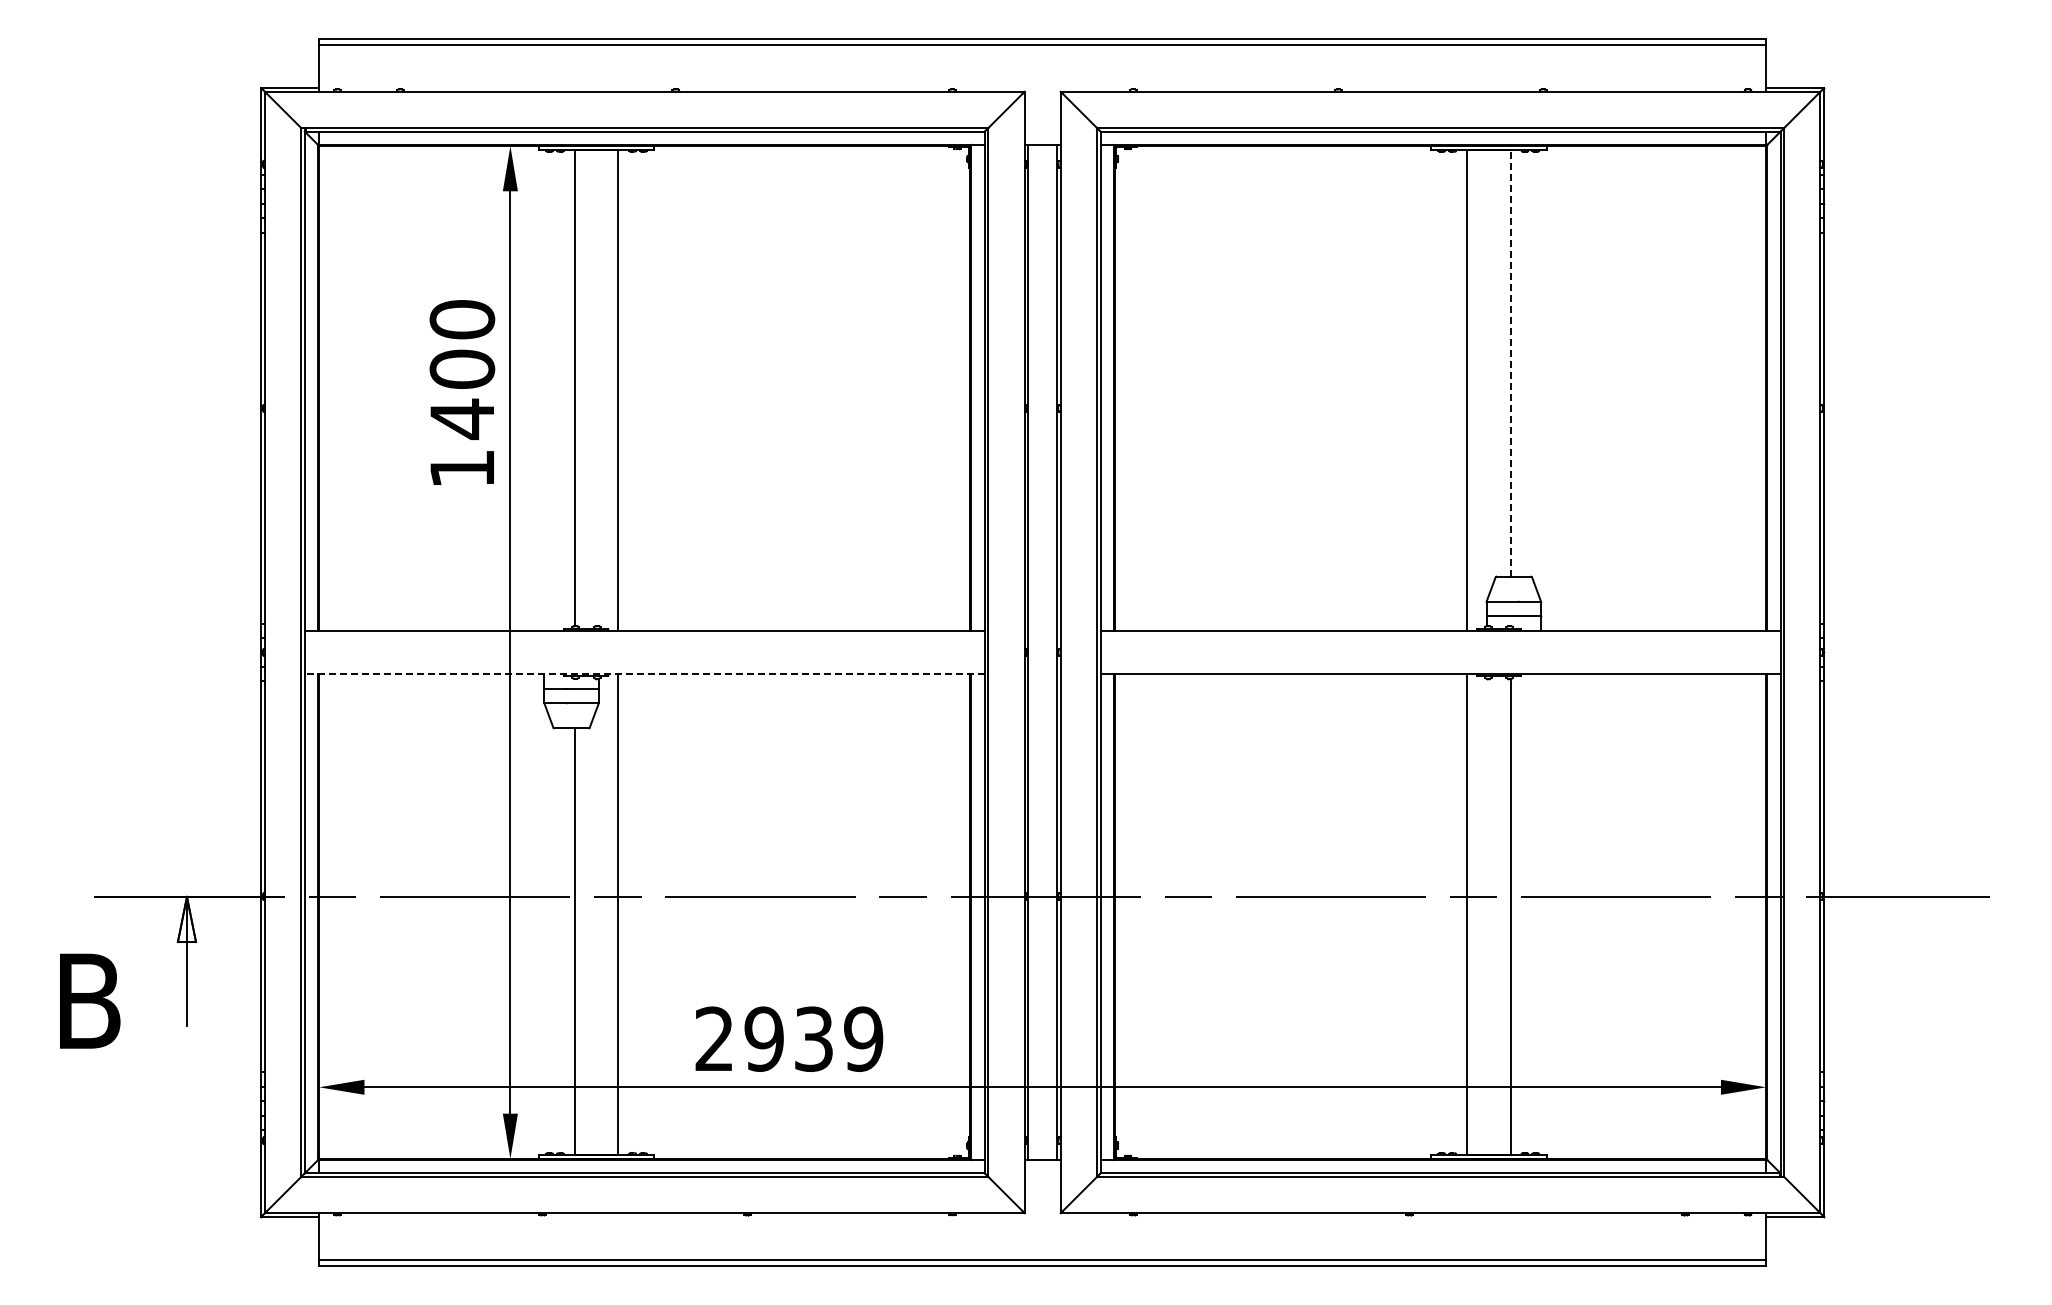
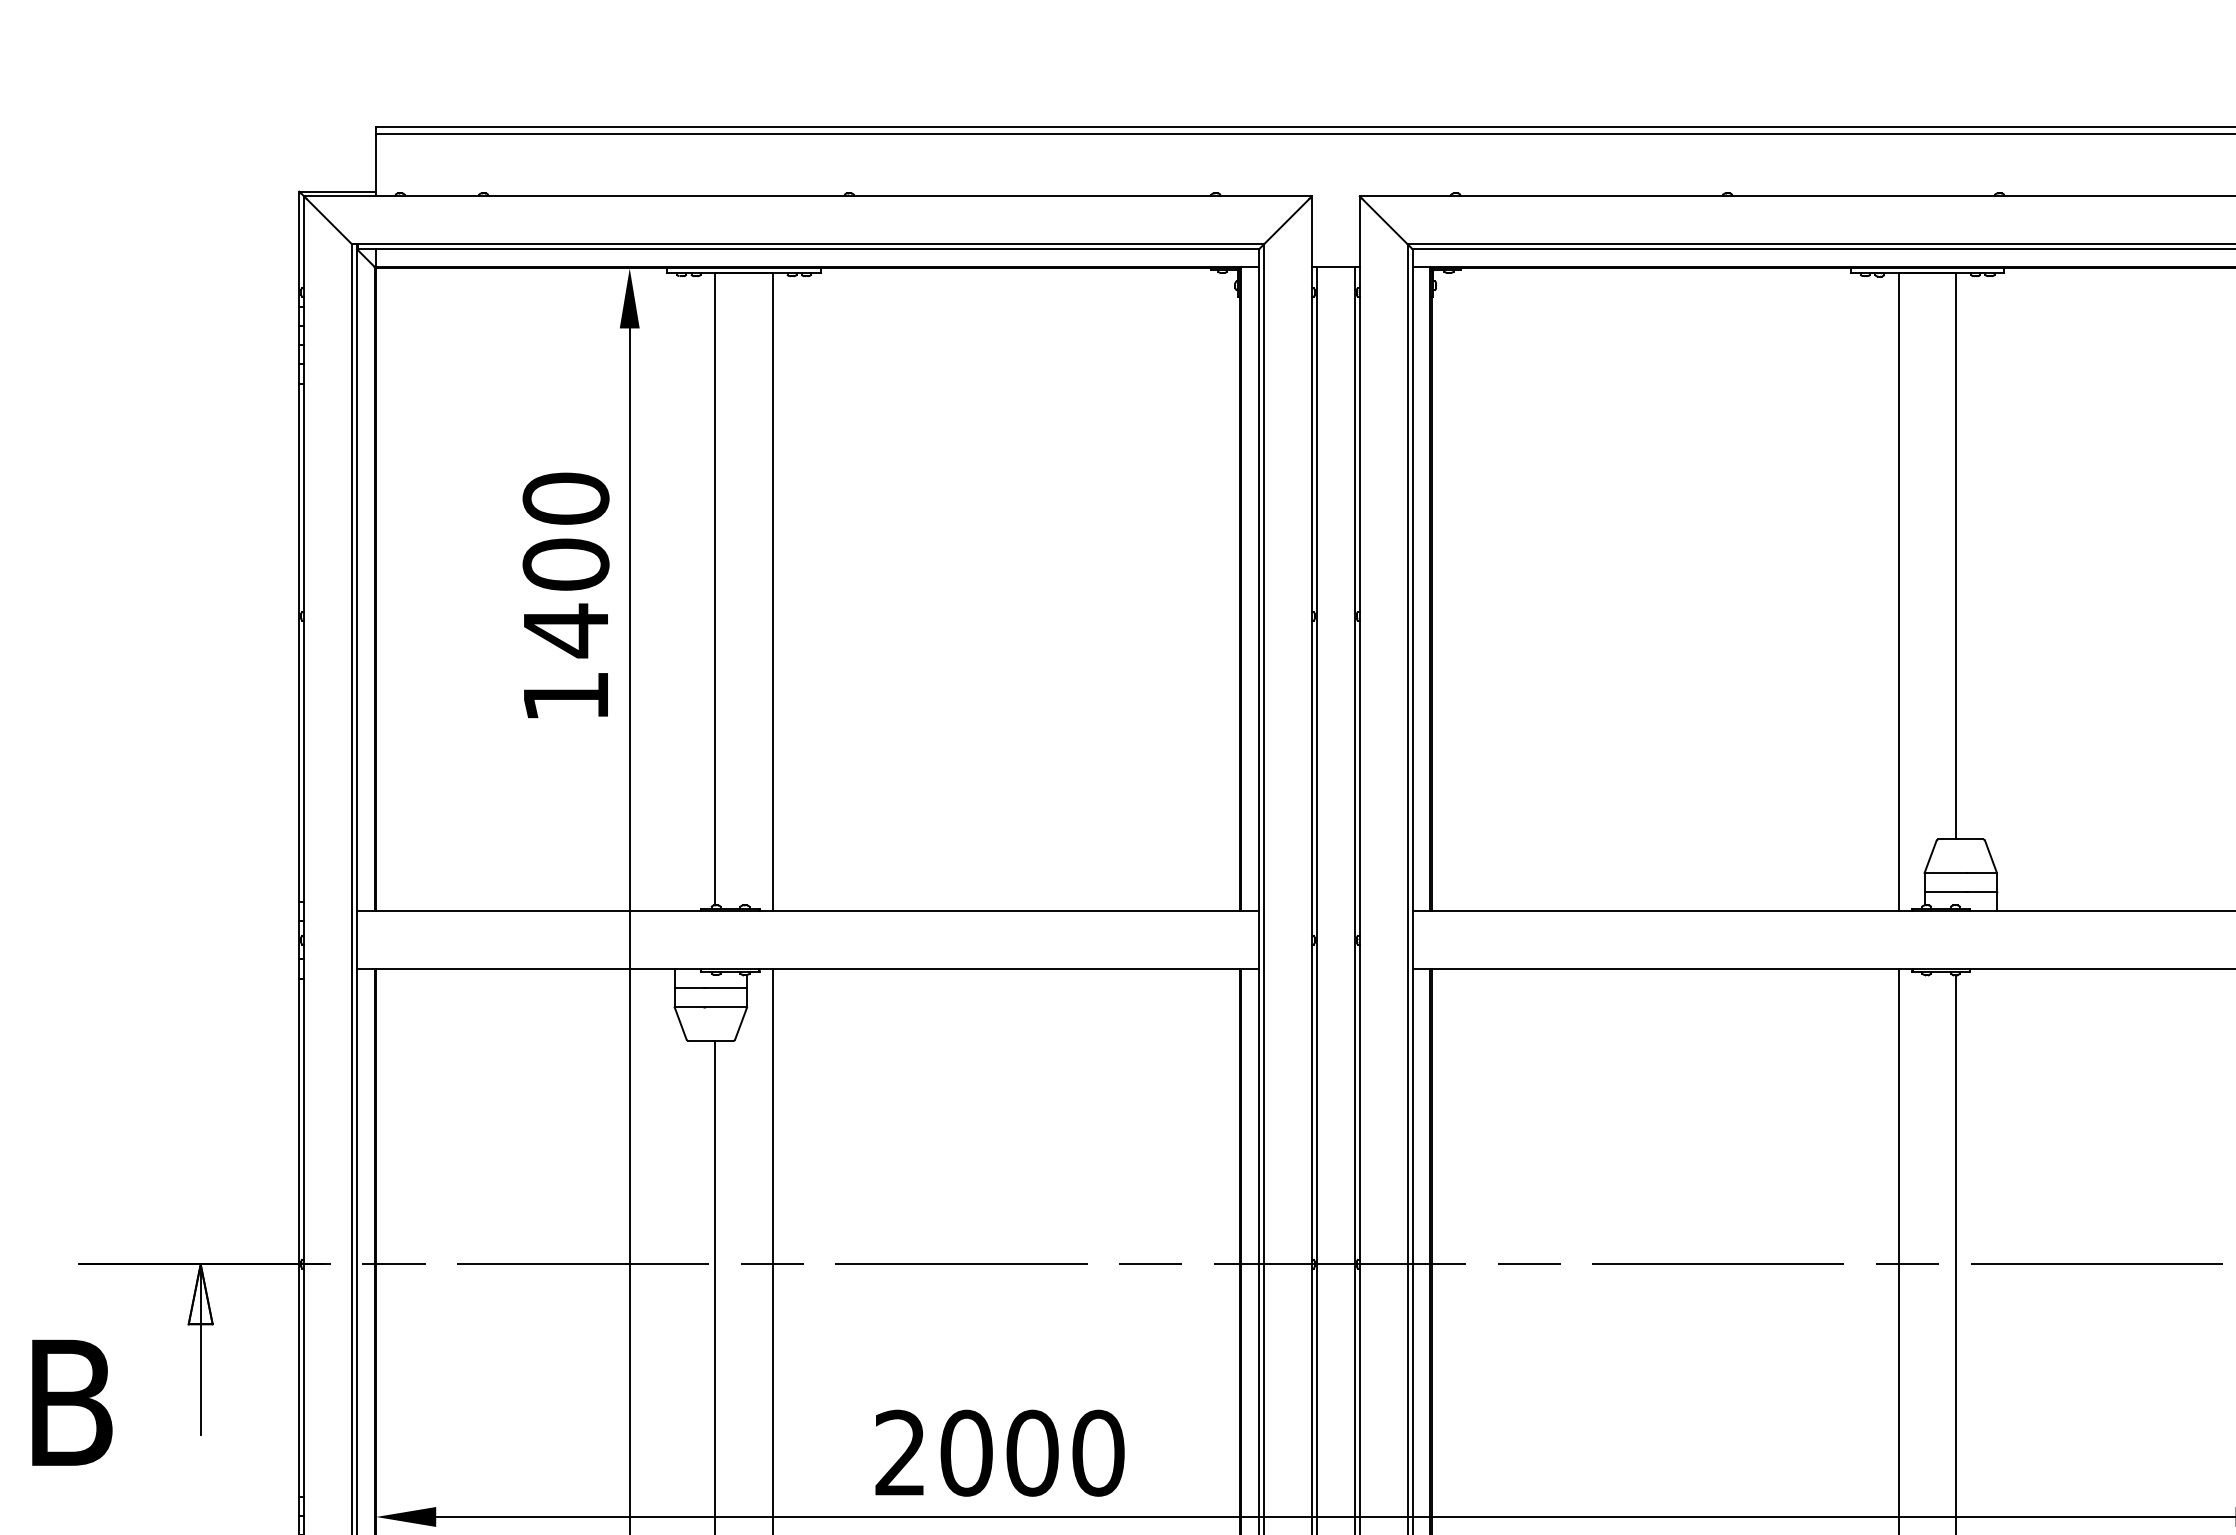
line: (1510, 362) -> (1956, 555), dashed -> solid
line: (644, 674) -> (807, 969), dashed -> solid
text: (813, 1038) -> (1031, 1452), 2939 -> 2000

